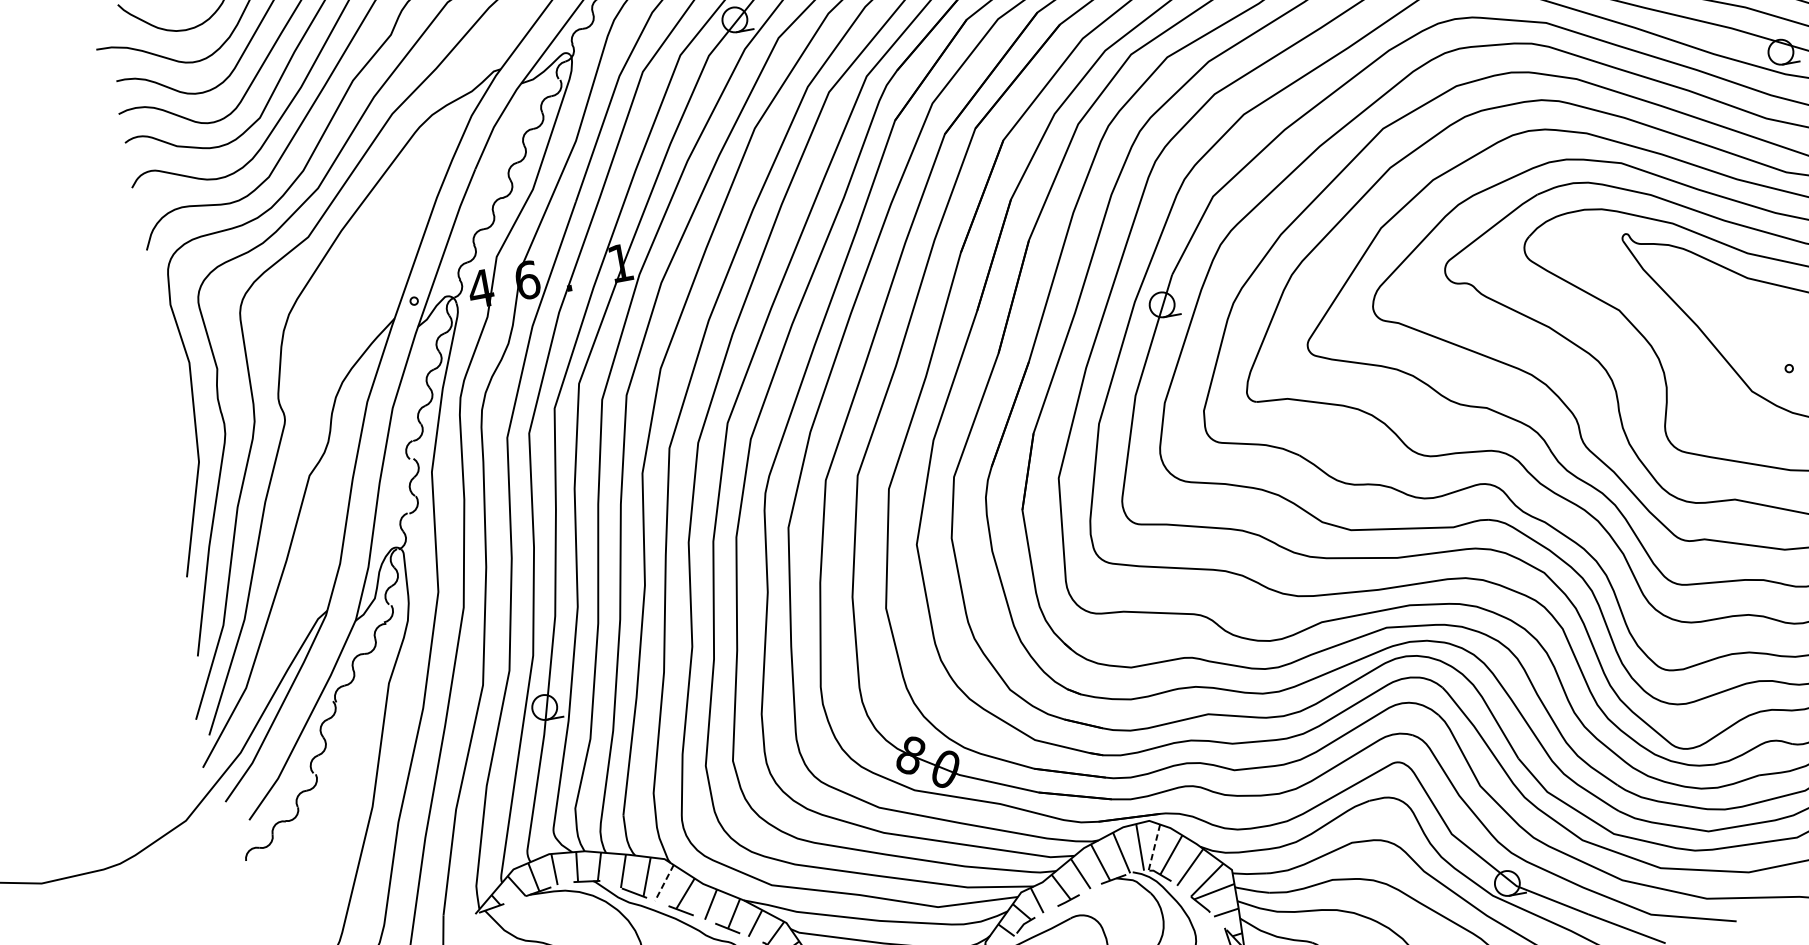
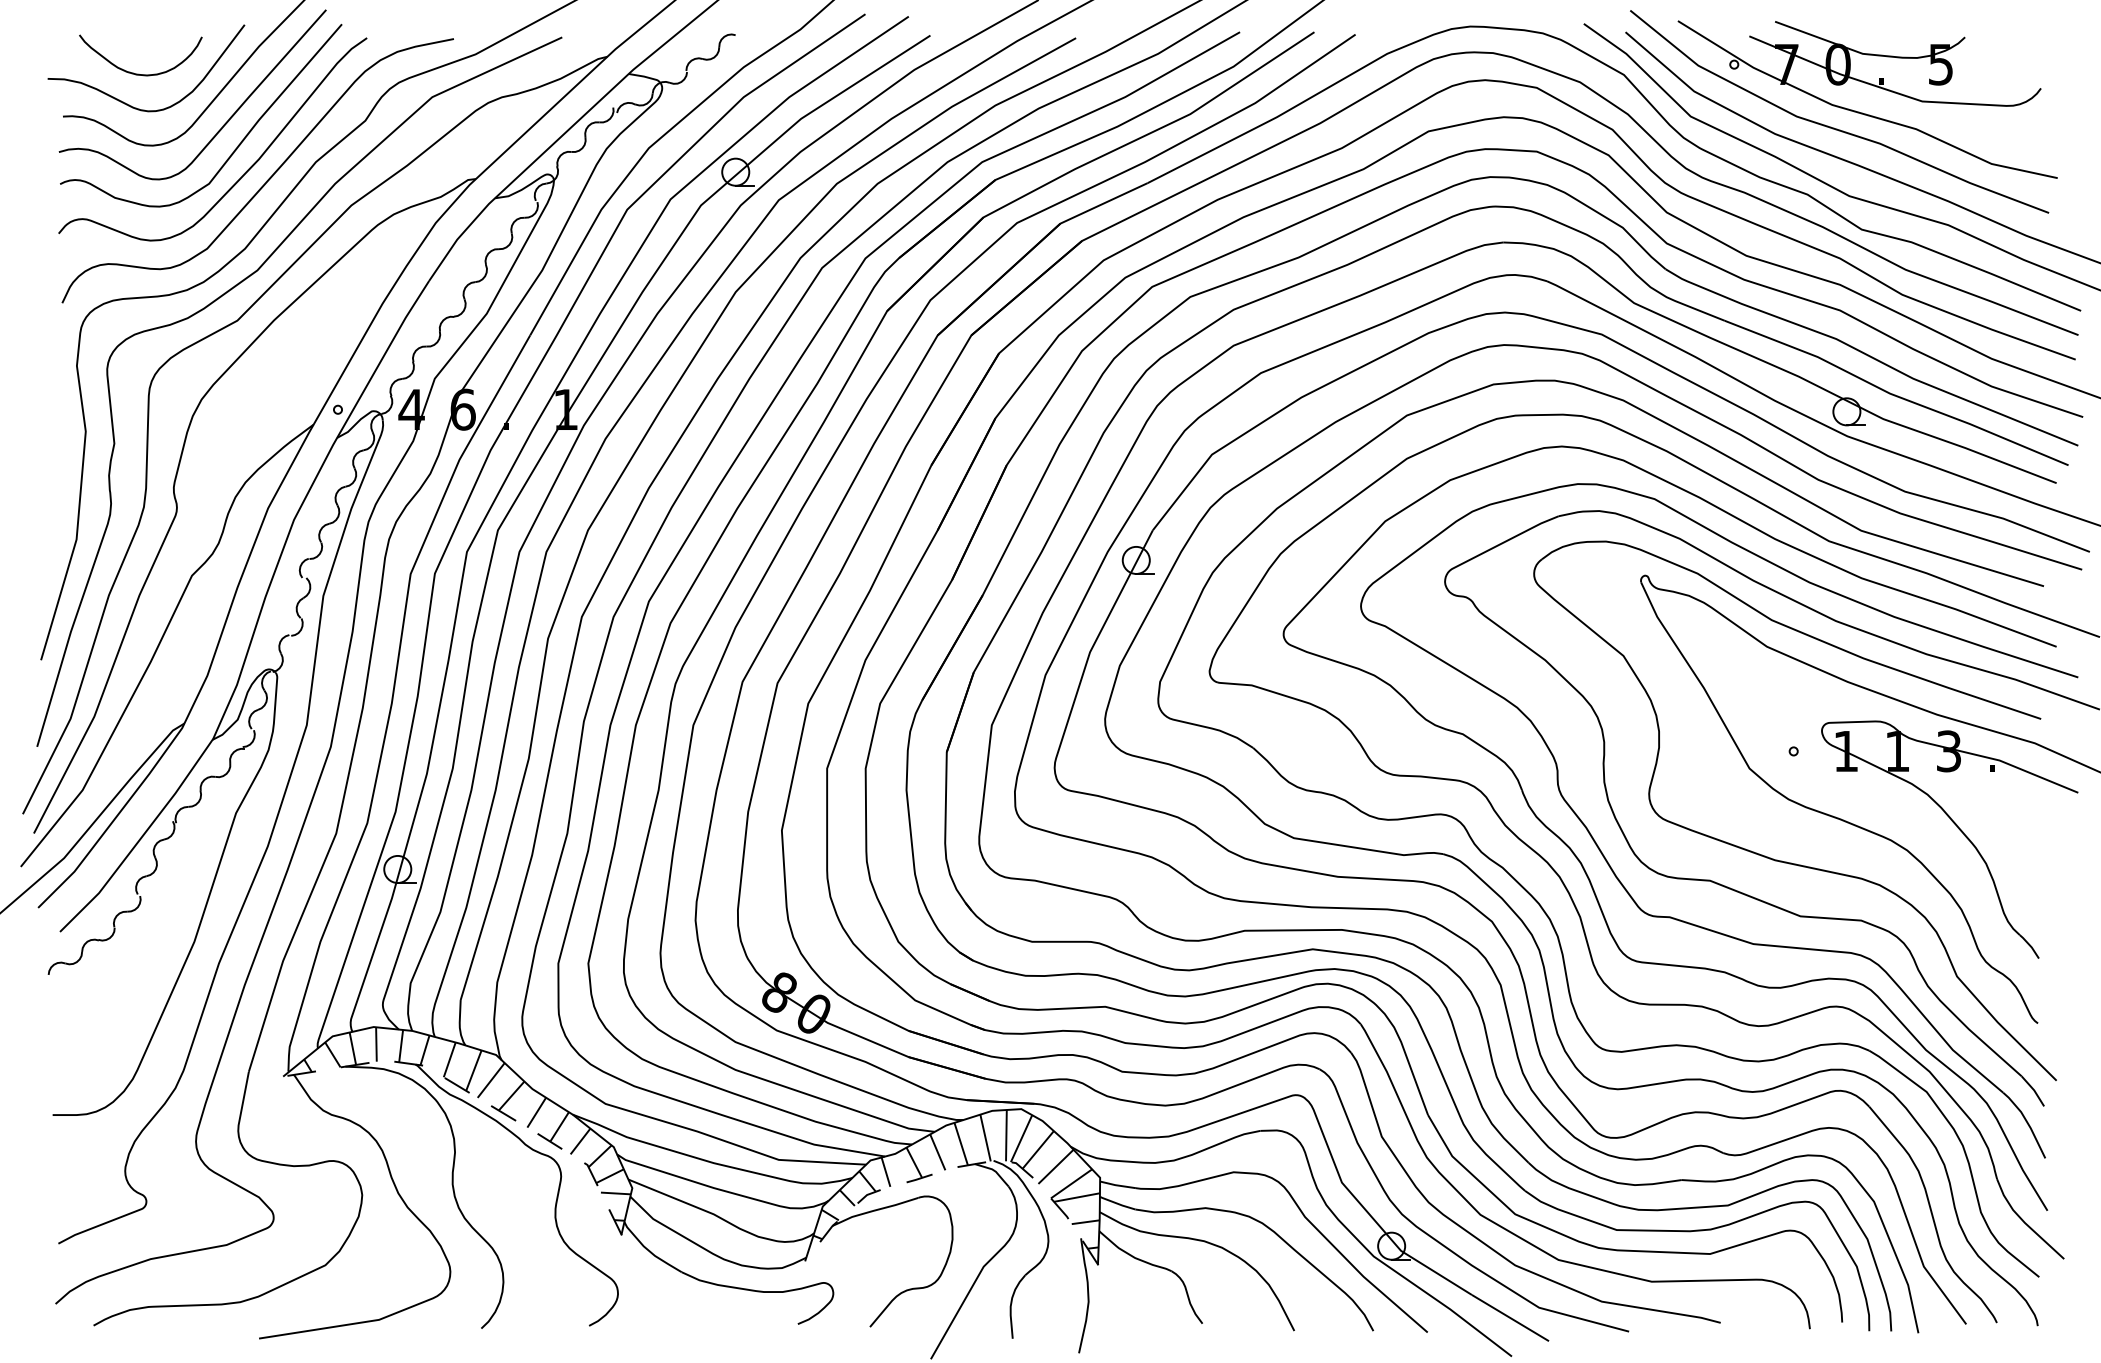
line: (1154, 847) -> (1021, 1138), dashed -> solid
line: (663, 883) -> (490, 1080), dashed -> solid

